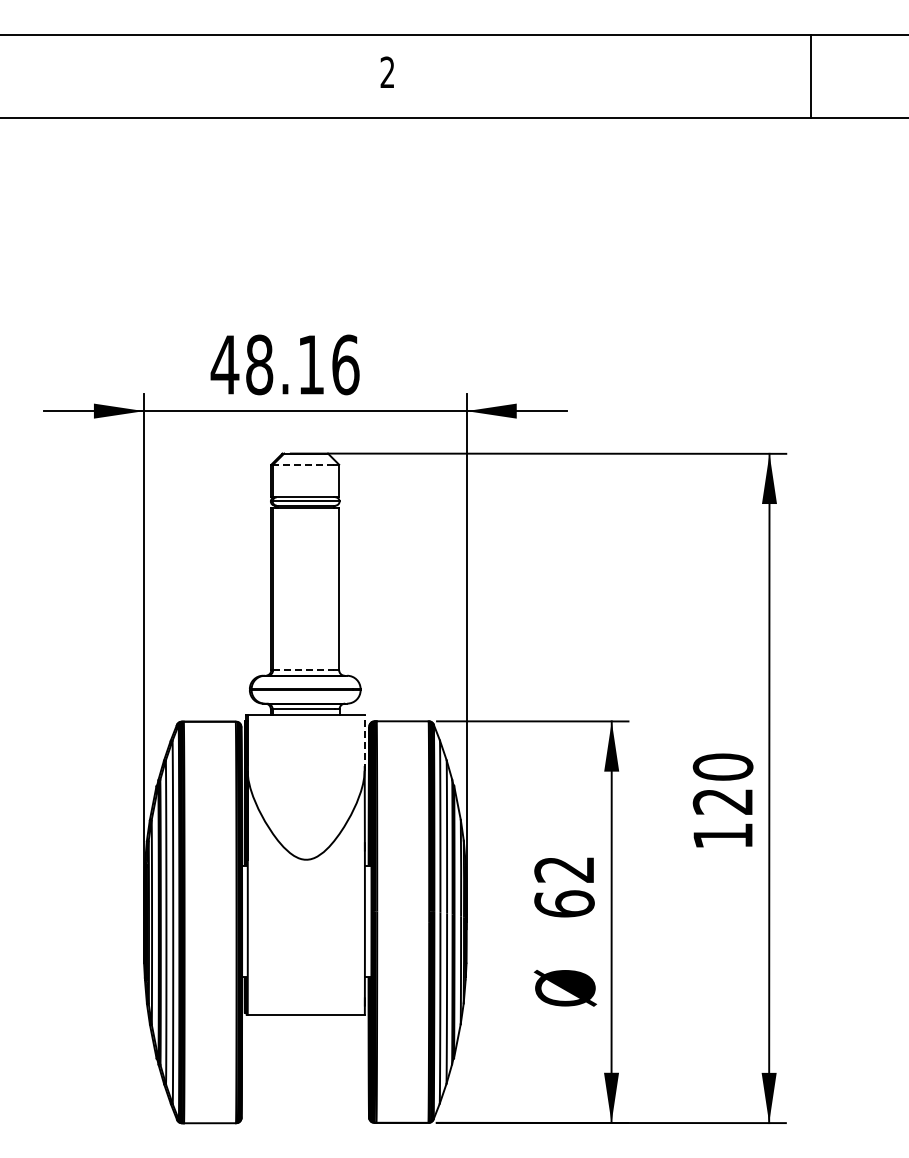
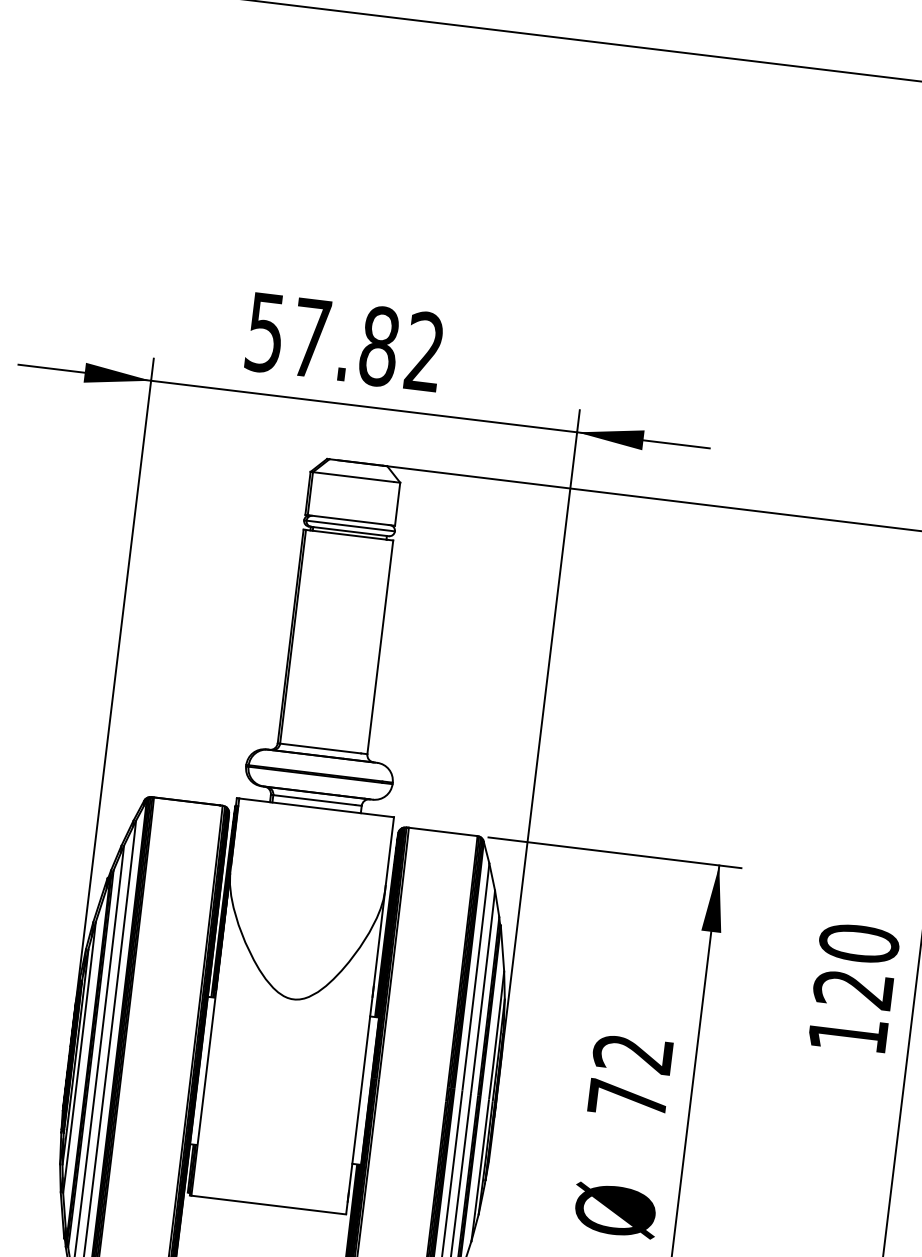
text: (284, 364) -> (344, 341), 48.16 -> 57.82
line: (303, 464) -> (353, 476), dashed -> solid
line: (303, 670) -> (320, 748), dashed -> solid
line: (364, 742) -> (389, 853), dashed -> solid
text: (564, 903) -> (627, 1098), 62 -> 72

